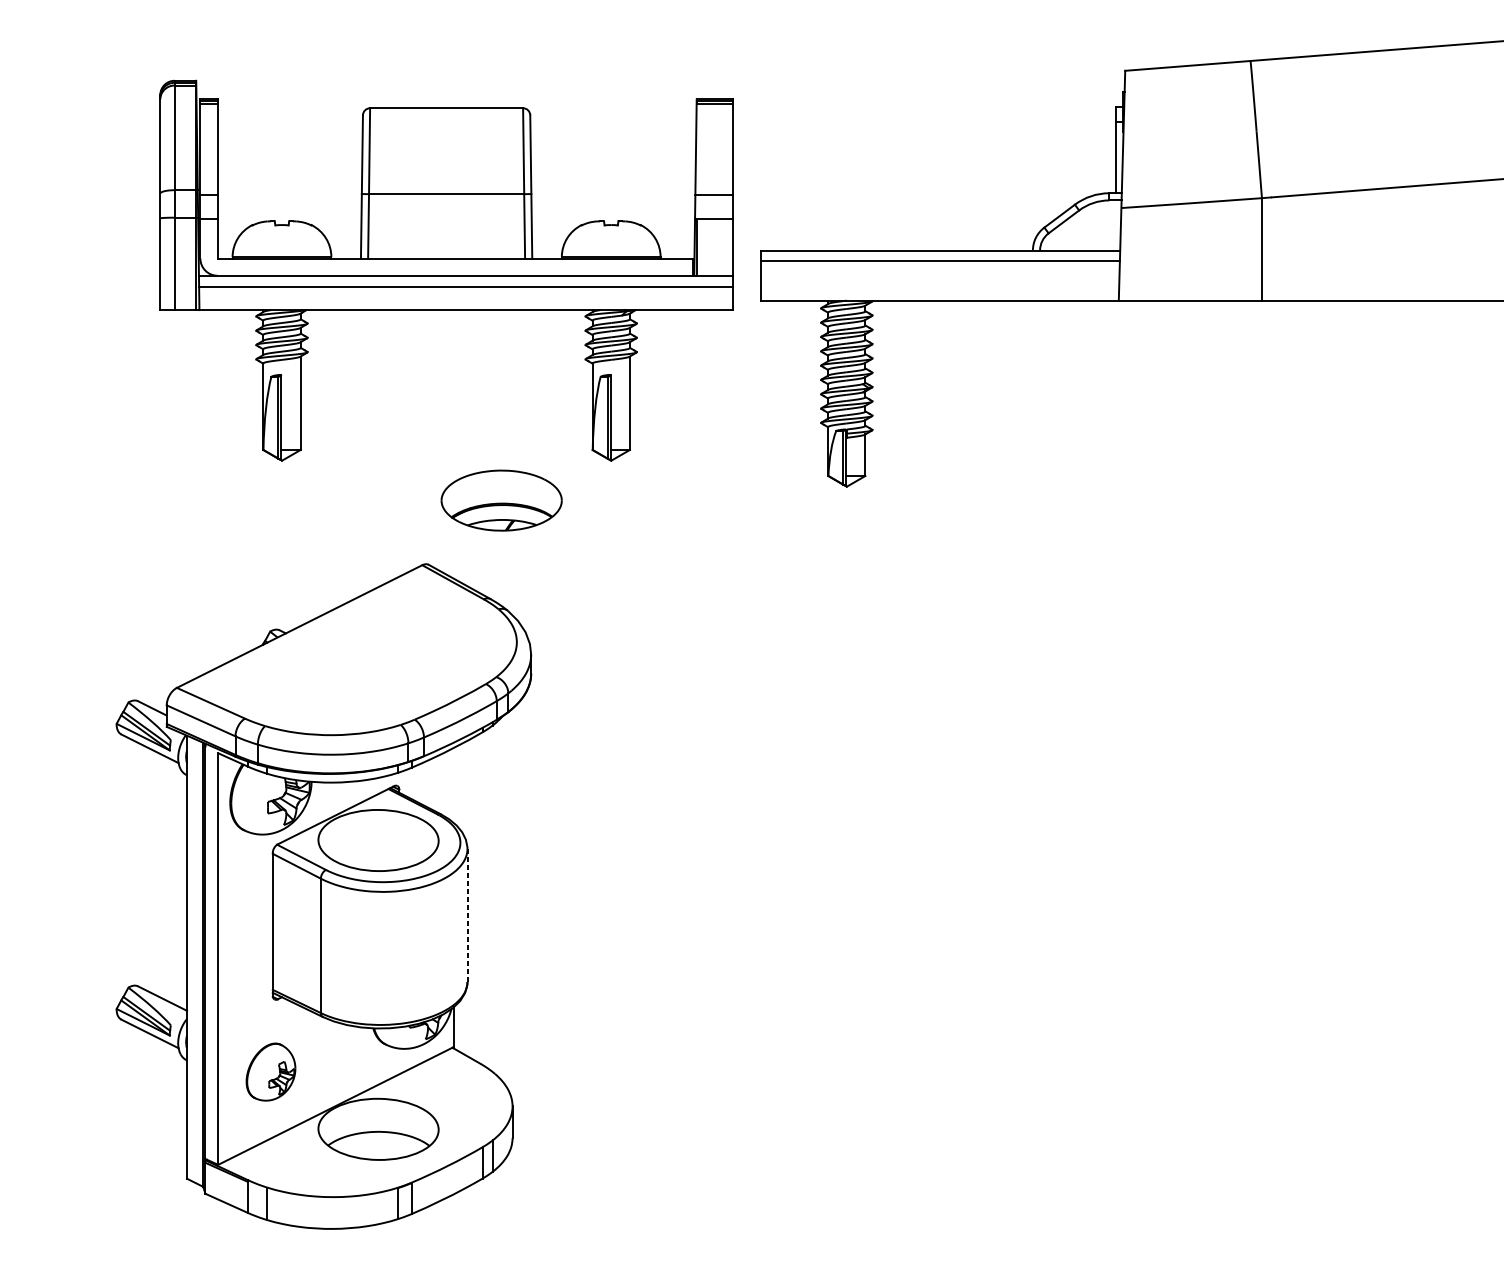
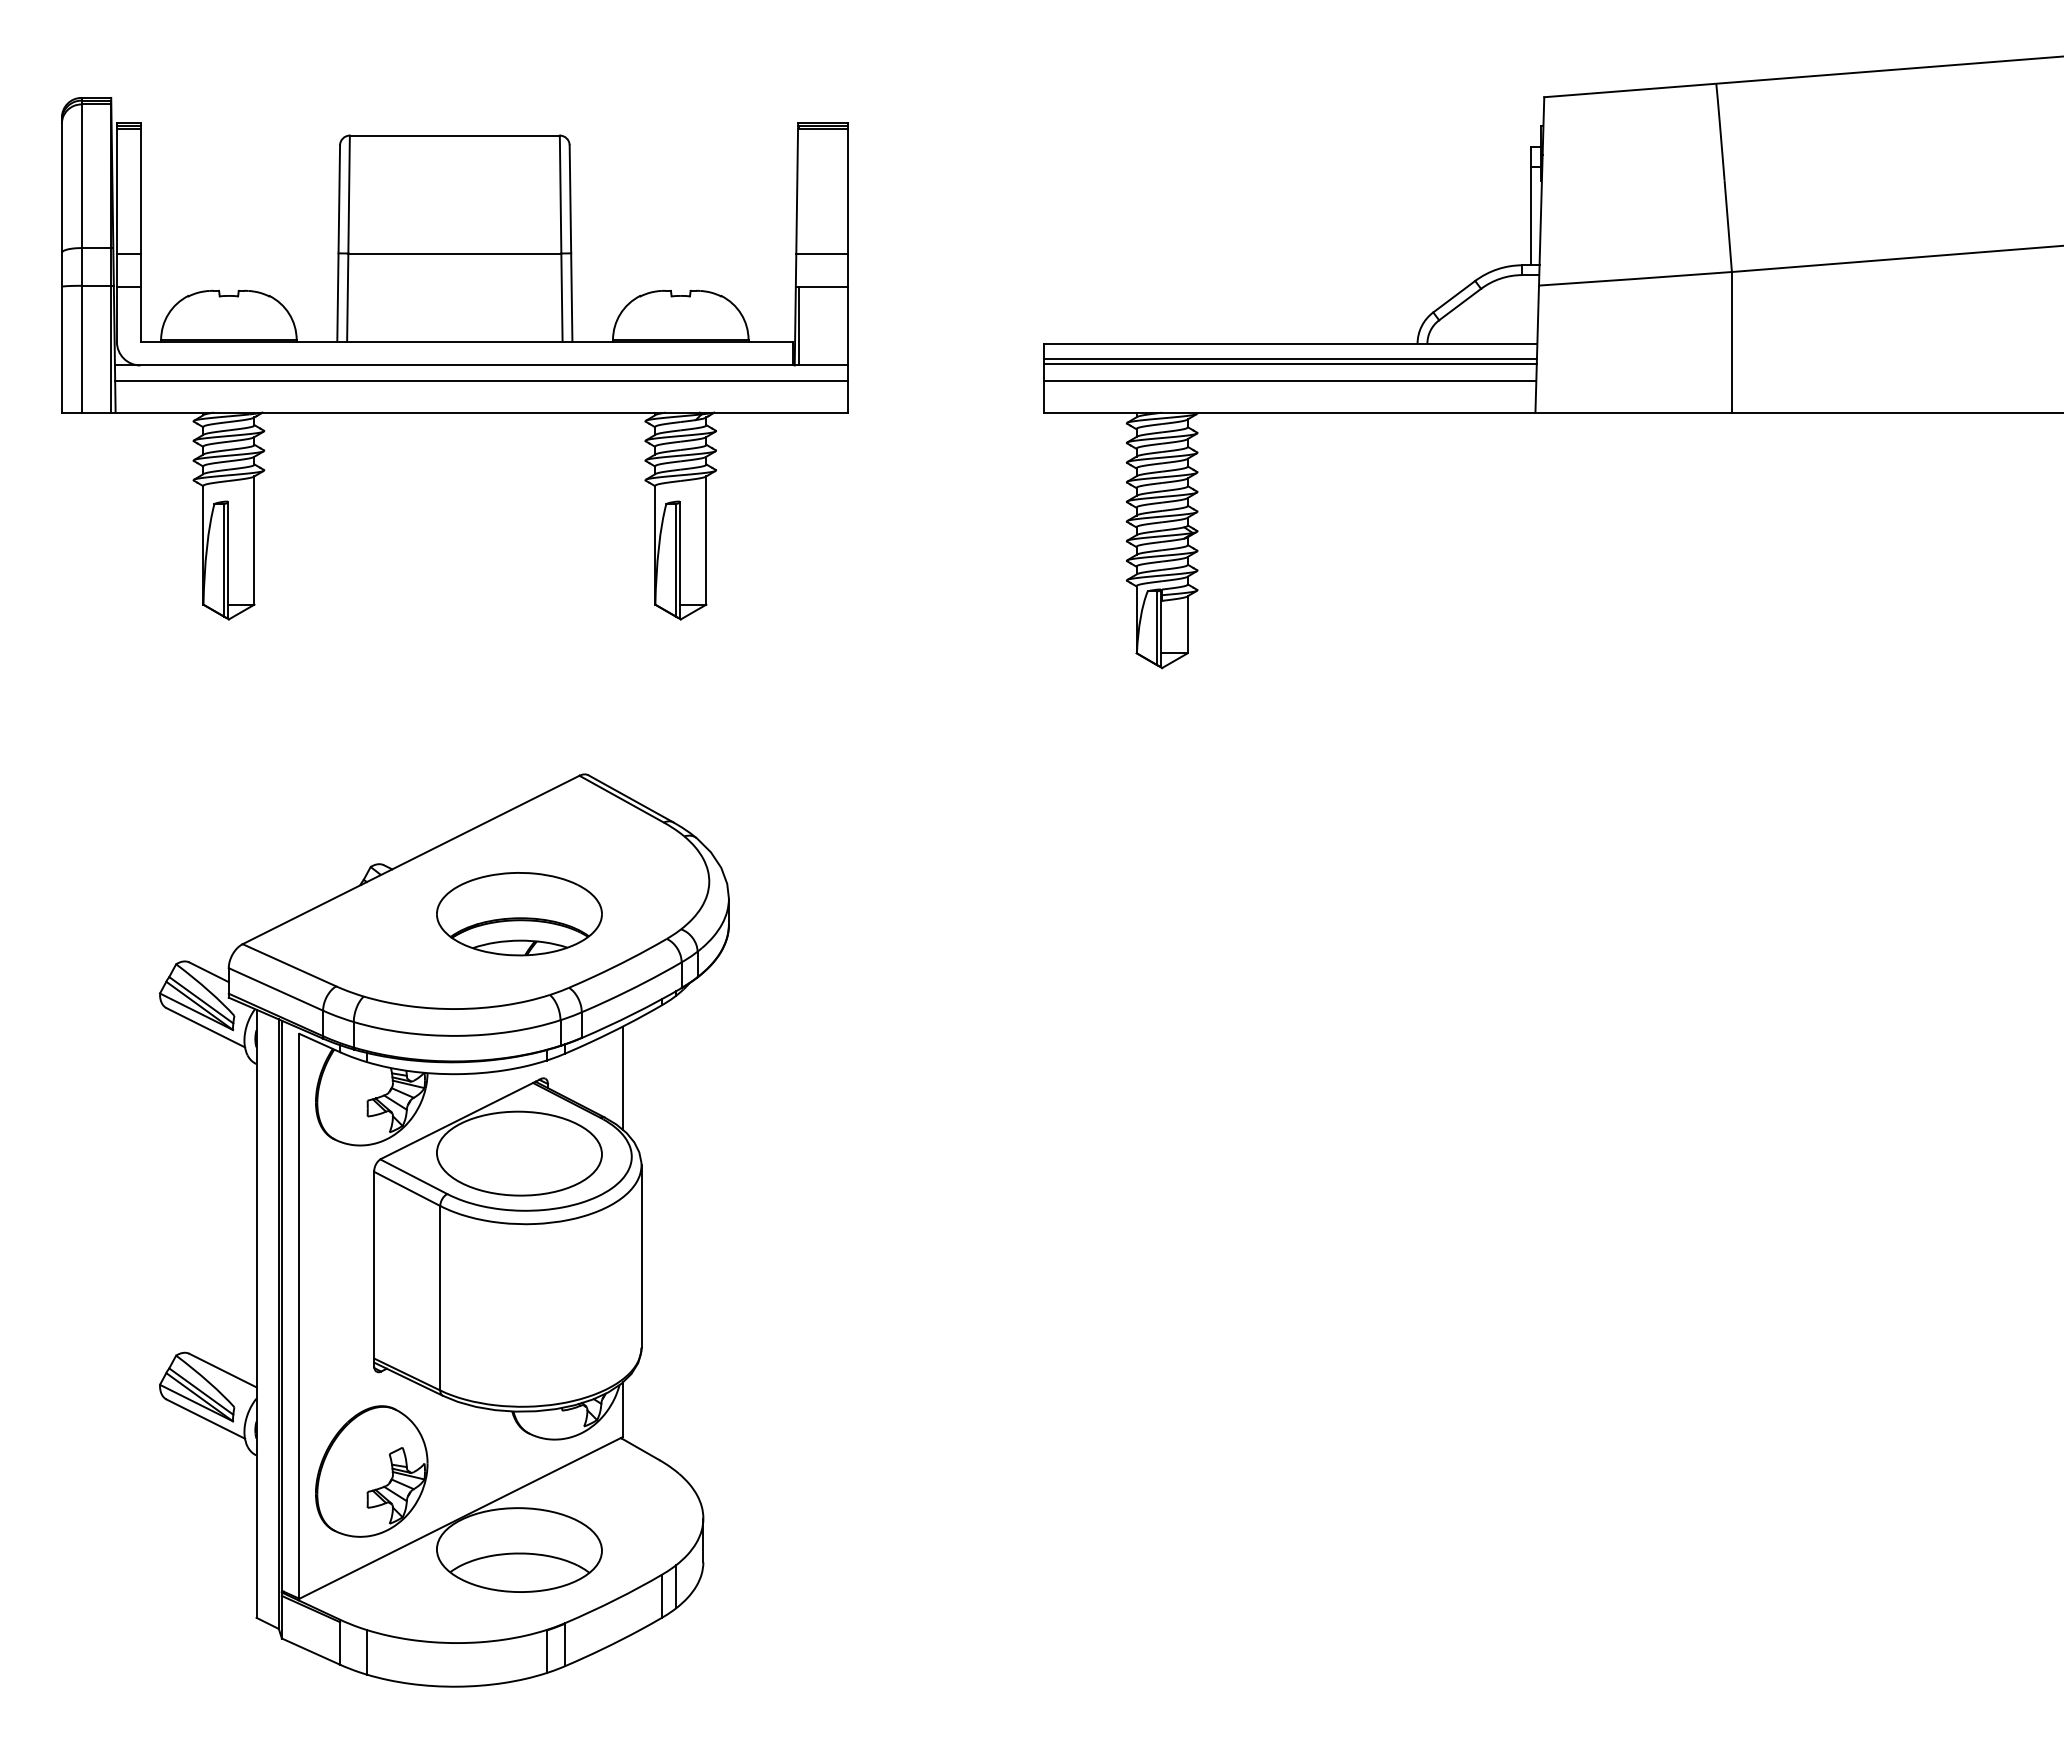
line: (940, 265) -> (1290, 364), added
part: (446, 270) -> (454, 358), moved
line: (940, 277) -> (1290, 381), added
part: (501, 500) -> (519, 914), moved
line: (453, 785) -> (622, 1077), added
line: (467, 916) -> (641, 1257), dashed -> solid
part: (270, 1072) -> (371, 1471), size x1.67

